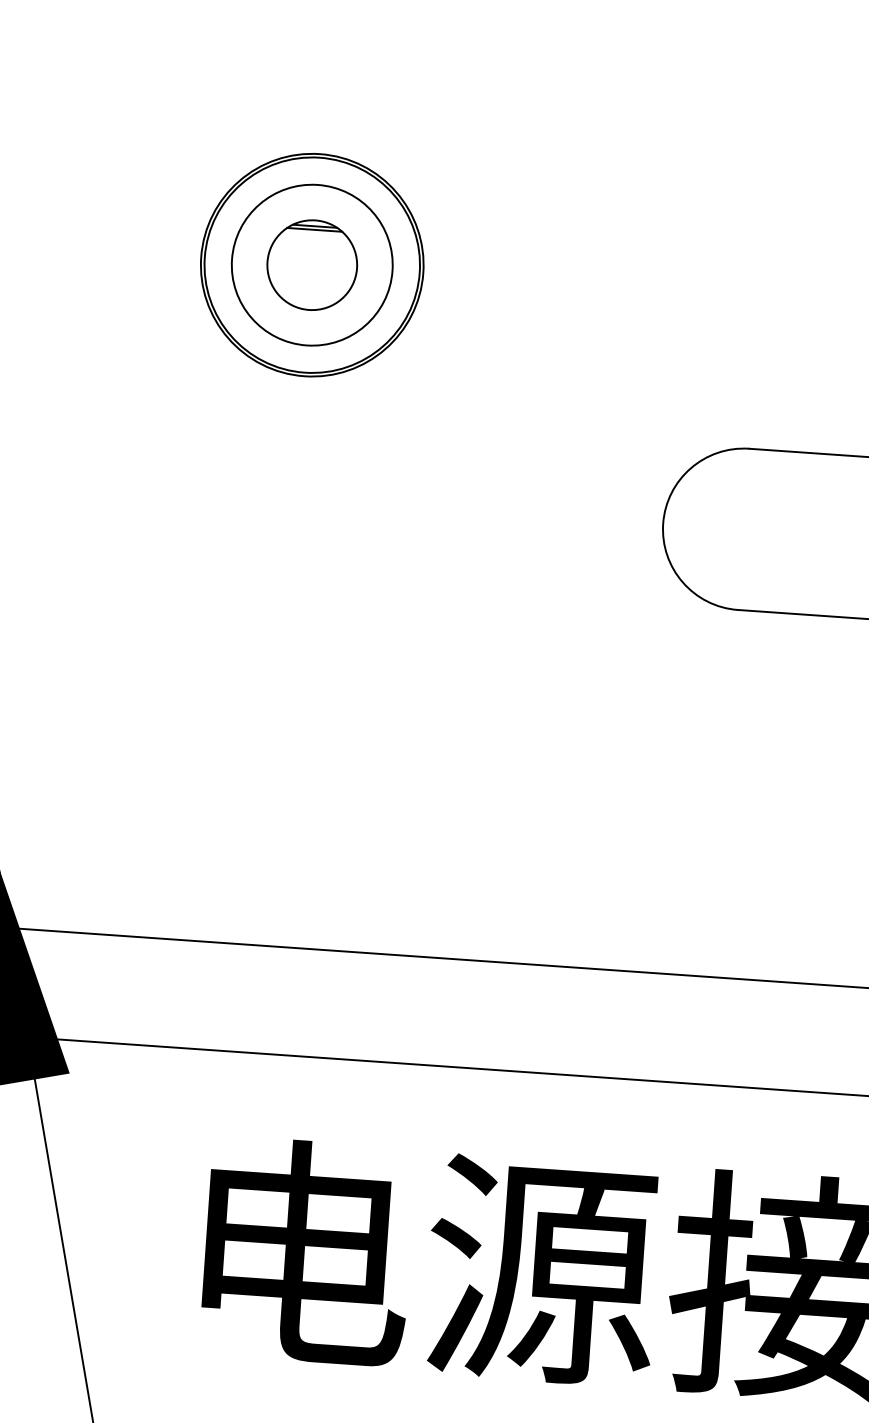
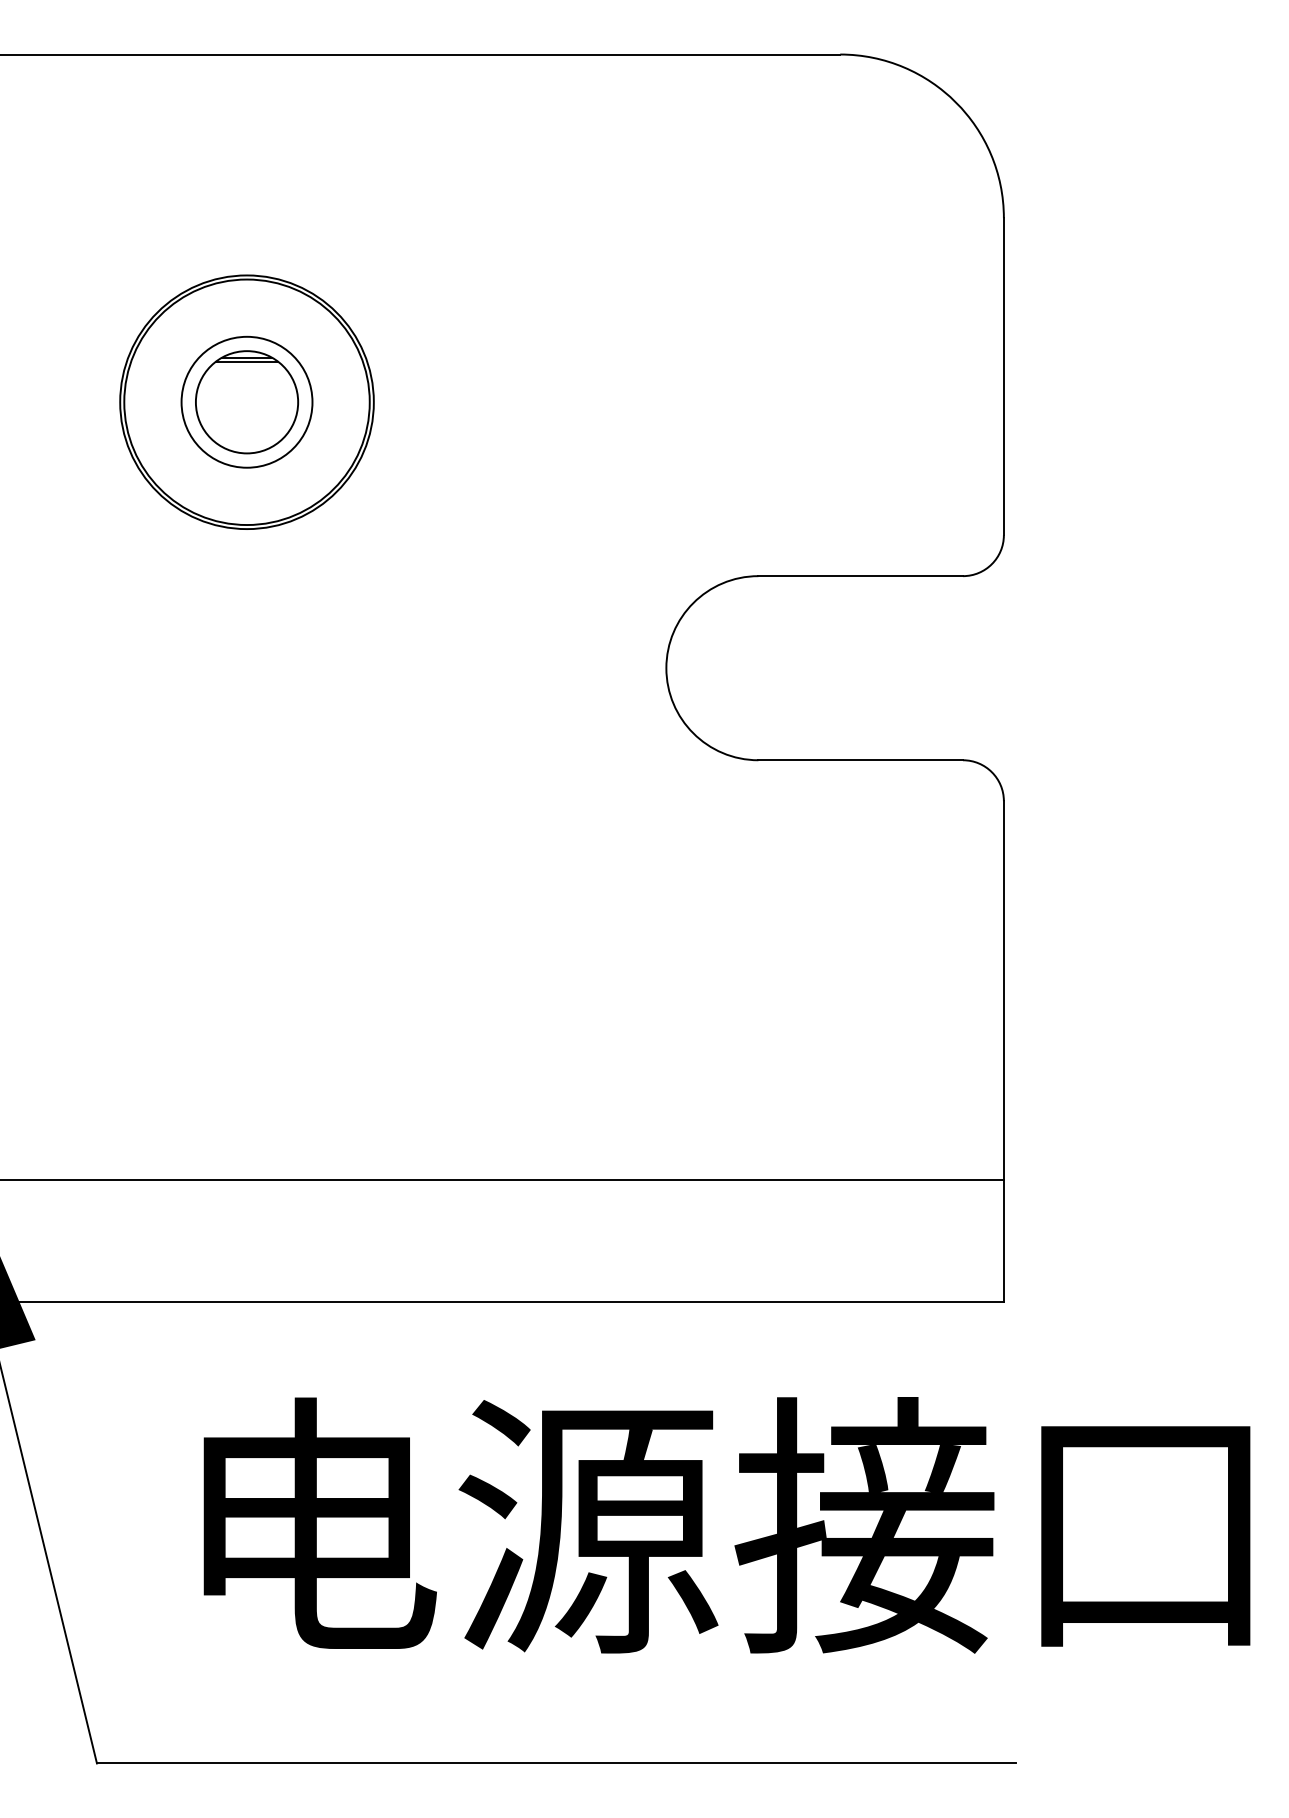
circle: (311, 264) -> (246, 401), size x0.71

